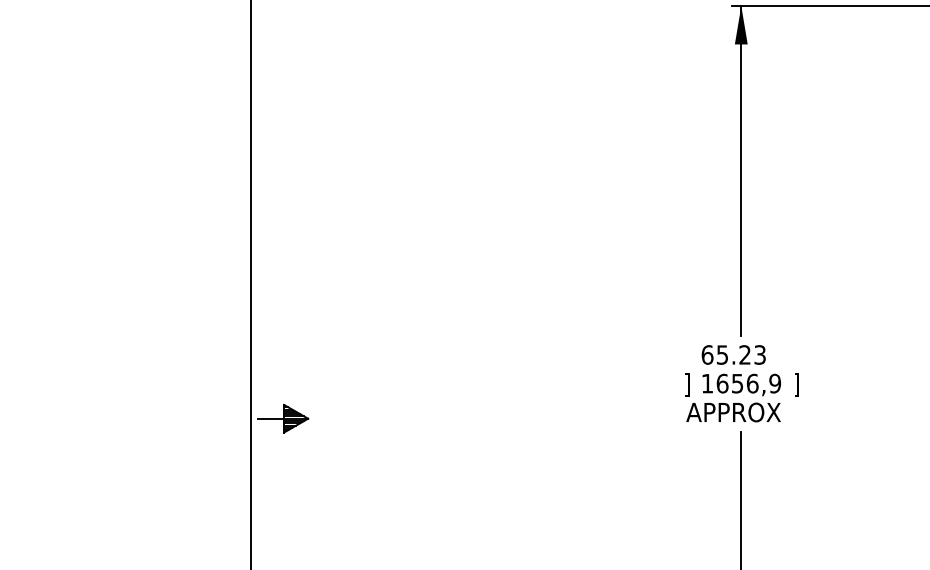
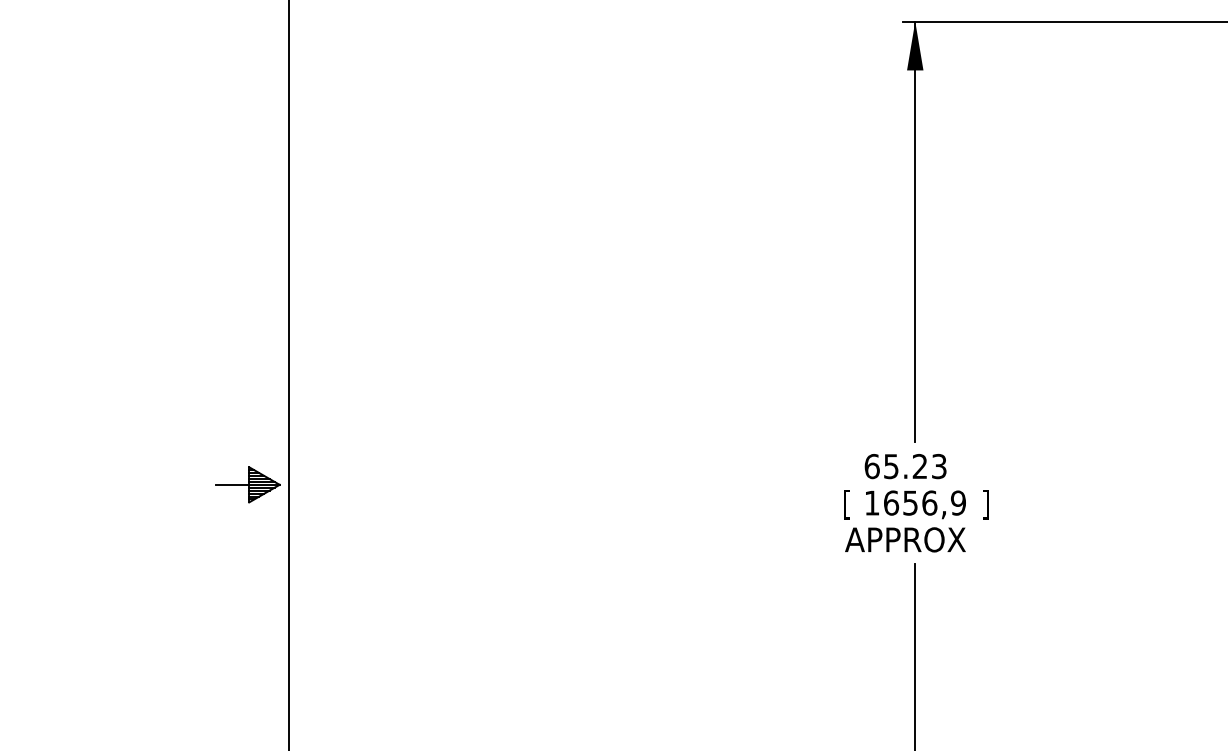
text: (687, 384) -> (846, 504), ] -> [
part: (282, 418) -> (247, 484), moved

